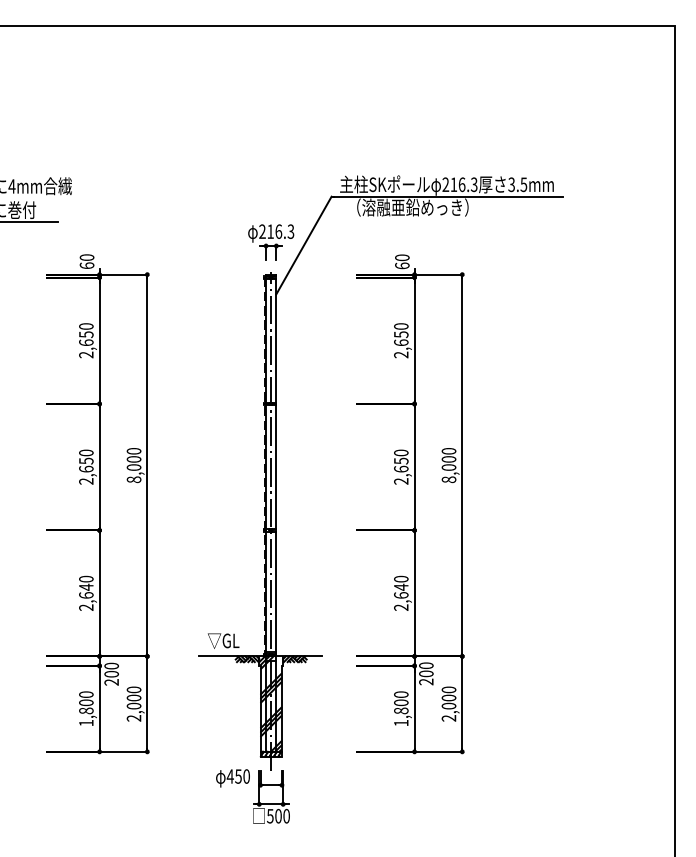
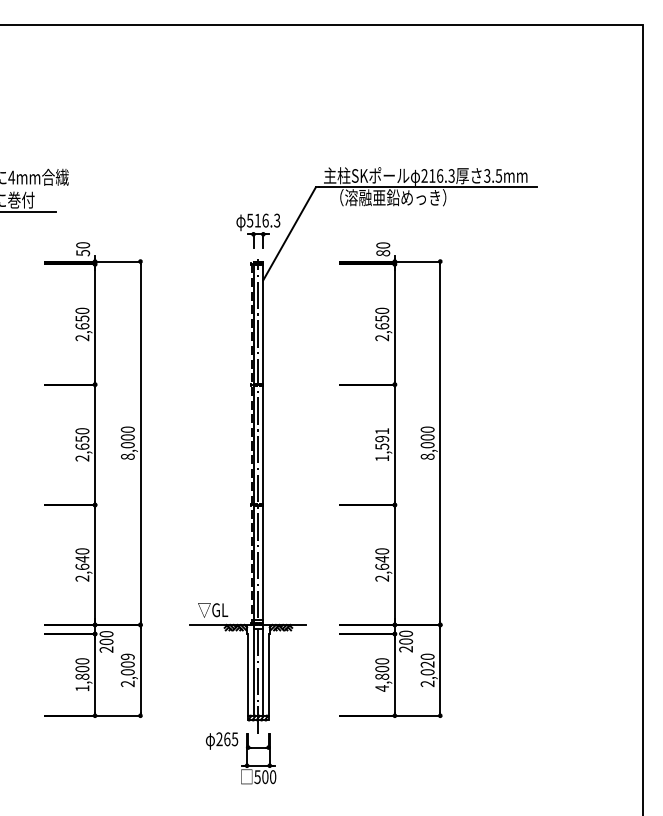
text: (262, 231) -> (250, 220), 216.3 -> 516.3
text: (86, 265) -> (82, 252), 60 -> 50
text: (402, 265) -> (383, 252), 60 -> 80
text: (401, 466) -> (382, 444), 2,650 -> 1,591
text: (134, 689) -> (128, 656), 2,000 -> 2,009
text: (448, 697) -> (427, 664), 2,000 -> 2,020
hatch: (270, 703) -> (257, 669), removed
text: (401, 722) -> (382, 687), 1,800 -> 4,800
text: (237, 776) -> (226, 739), 450 -> 265

